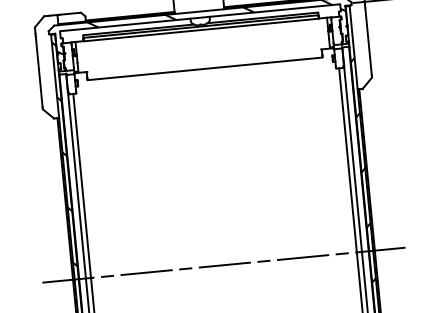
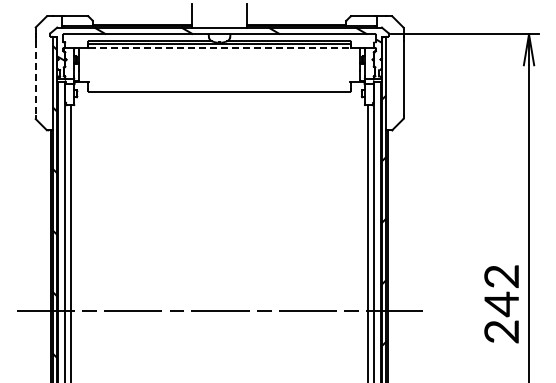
line: (201, 30) -> (219, 48), solid -> dashed
line: (39, 73) -> (35, 78), solid -> dashed

